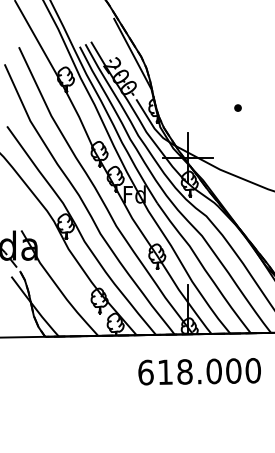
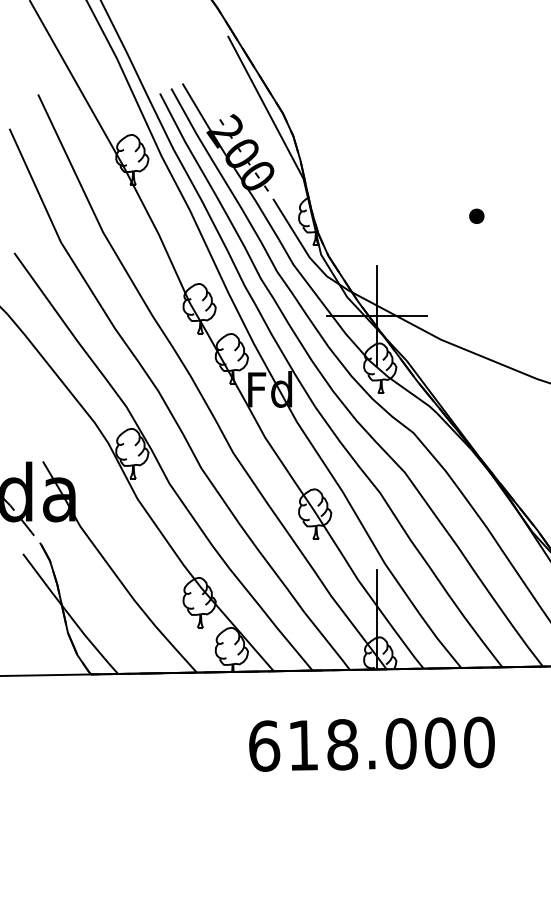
text: (199, 371) -> (371, 743), moved

